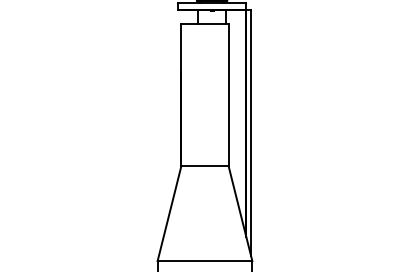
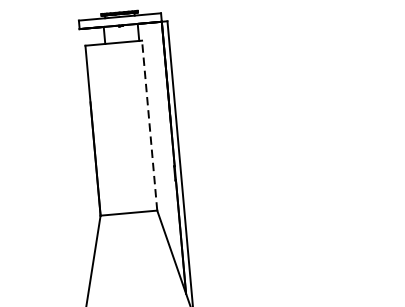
line: (228, 94) -> (149, 124), solid -> dashed

